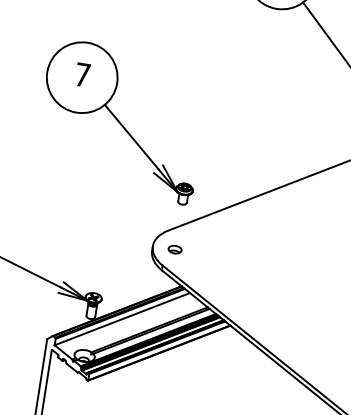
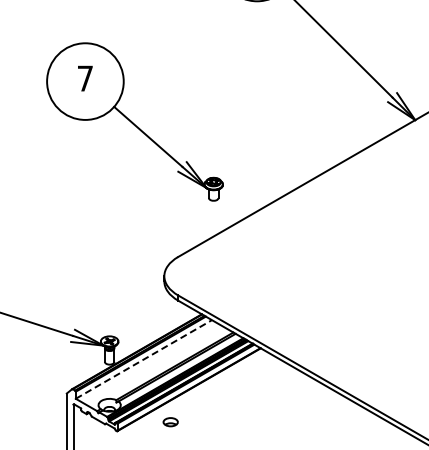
part: (121, 121) -> (134, 121), moved
part: (174, 249) -> (170, 422), moved
line: (122, 319) -> (143, 359), solid -> dashed

